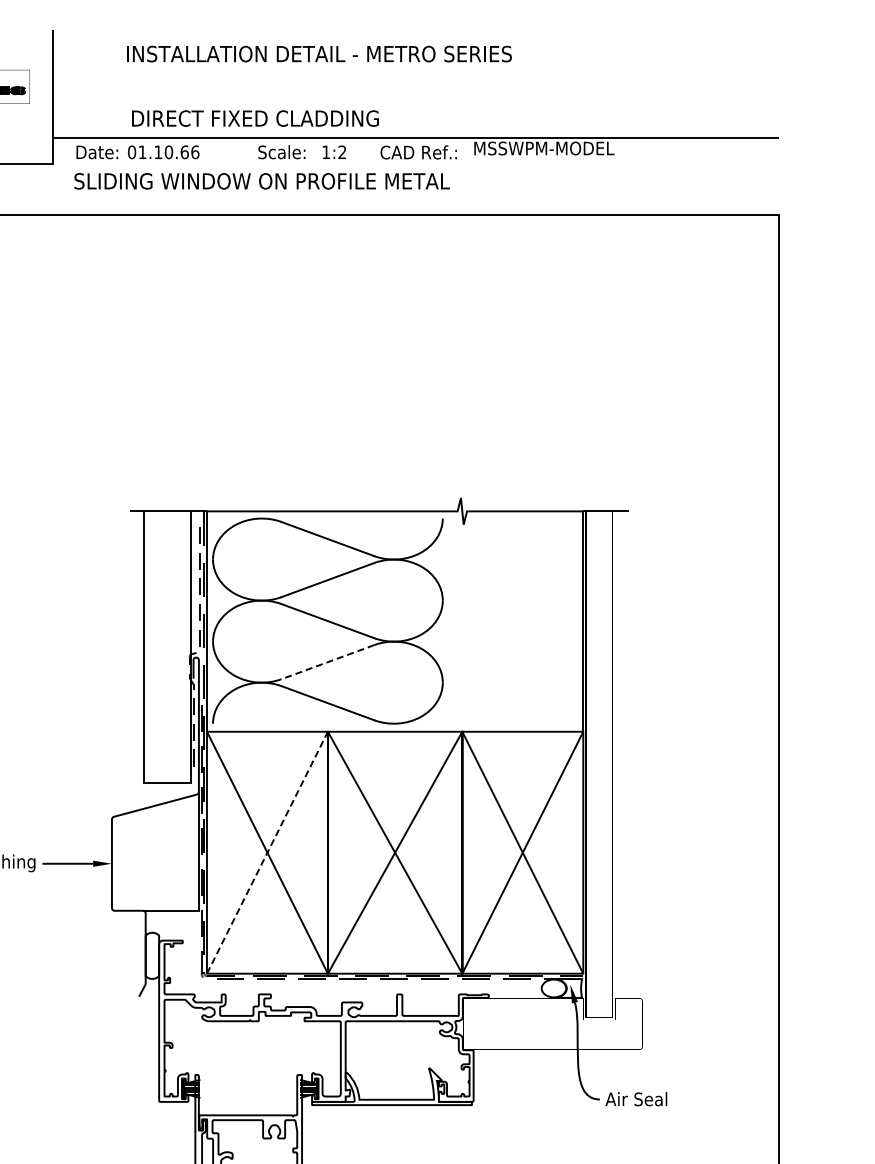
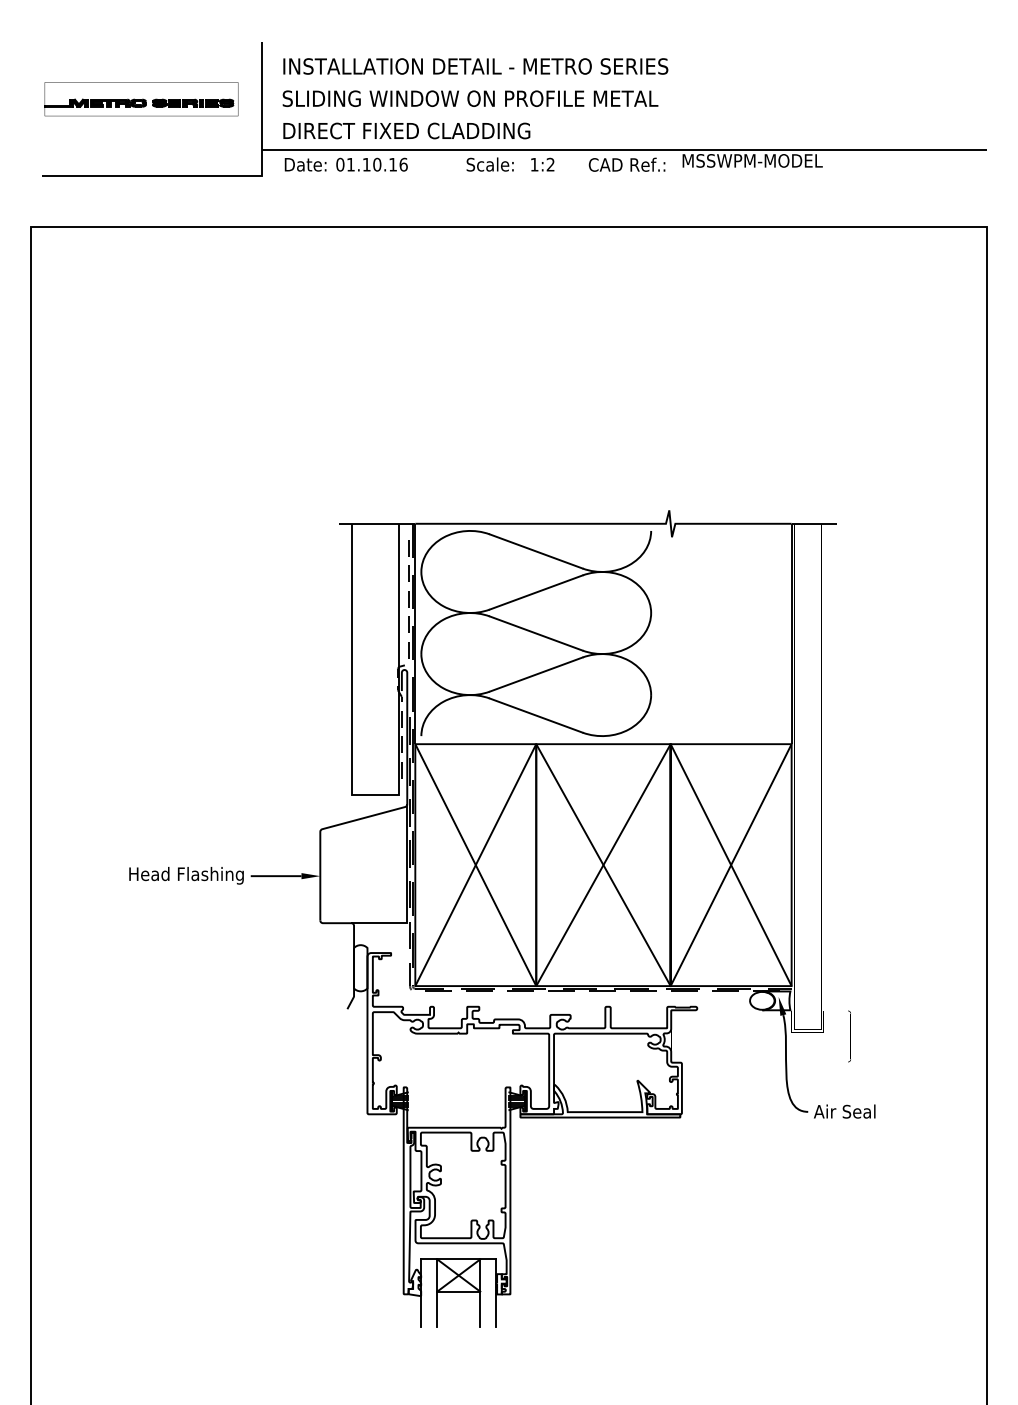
text: (319, 54) -> (475, 66), moved
text: (255, 118) -> (406, 130), moved
text: (185, 152) -> (393, 164), 01.10.66 -> 01.10.16
text: (262, 181) -> (470, 98), moved
line: (327, 662) -> (535, 674), dashed -> solid
line: (268, 852) -> (476, 864), dashed -> solid

